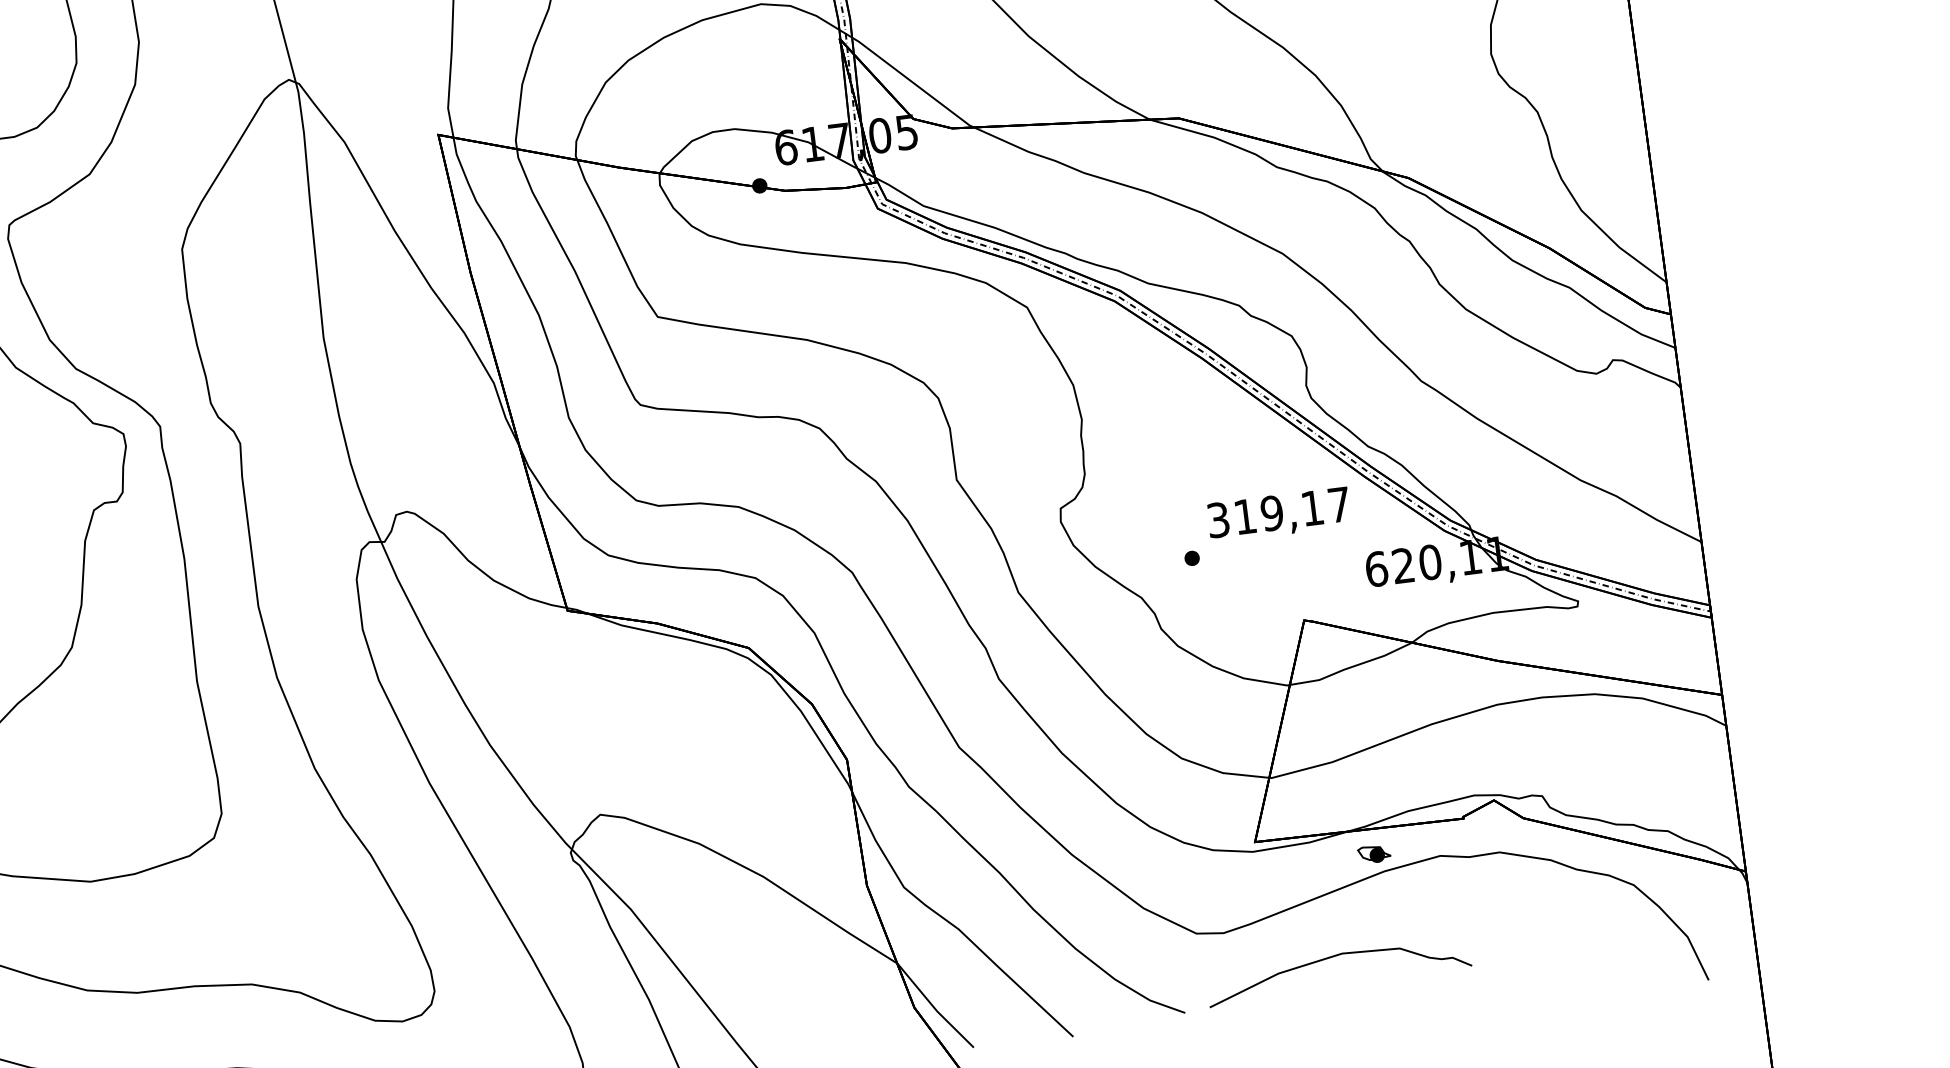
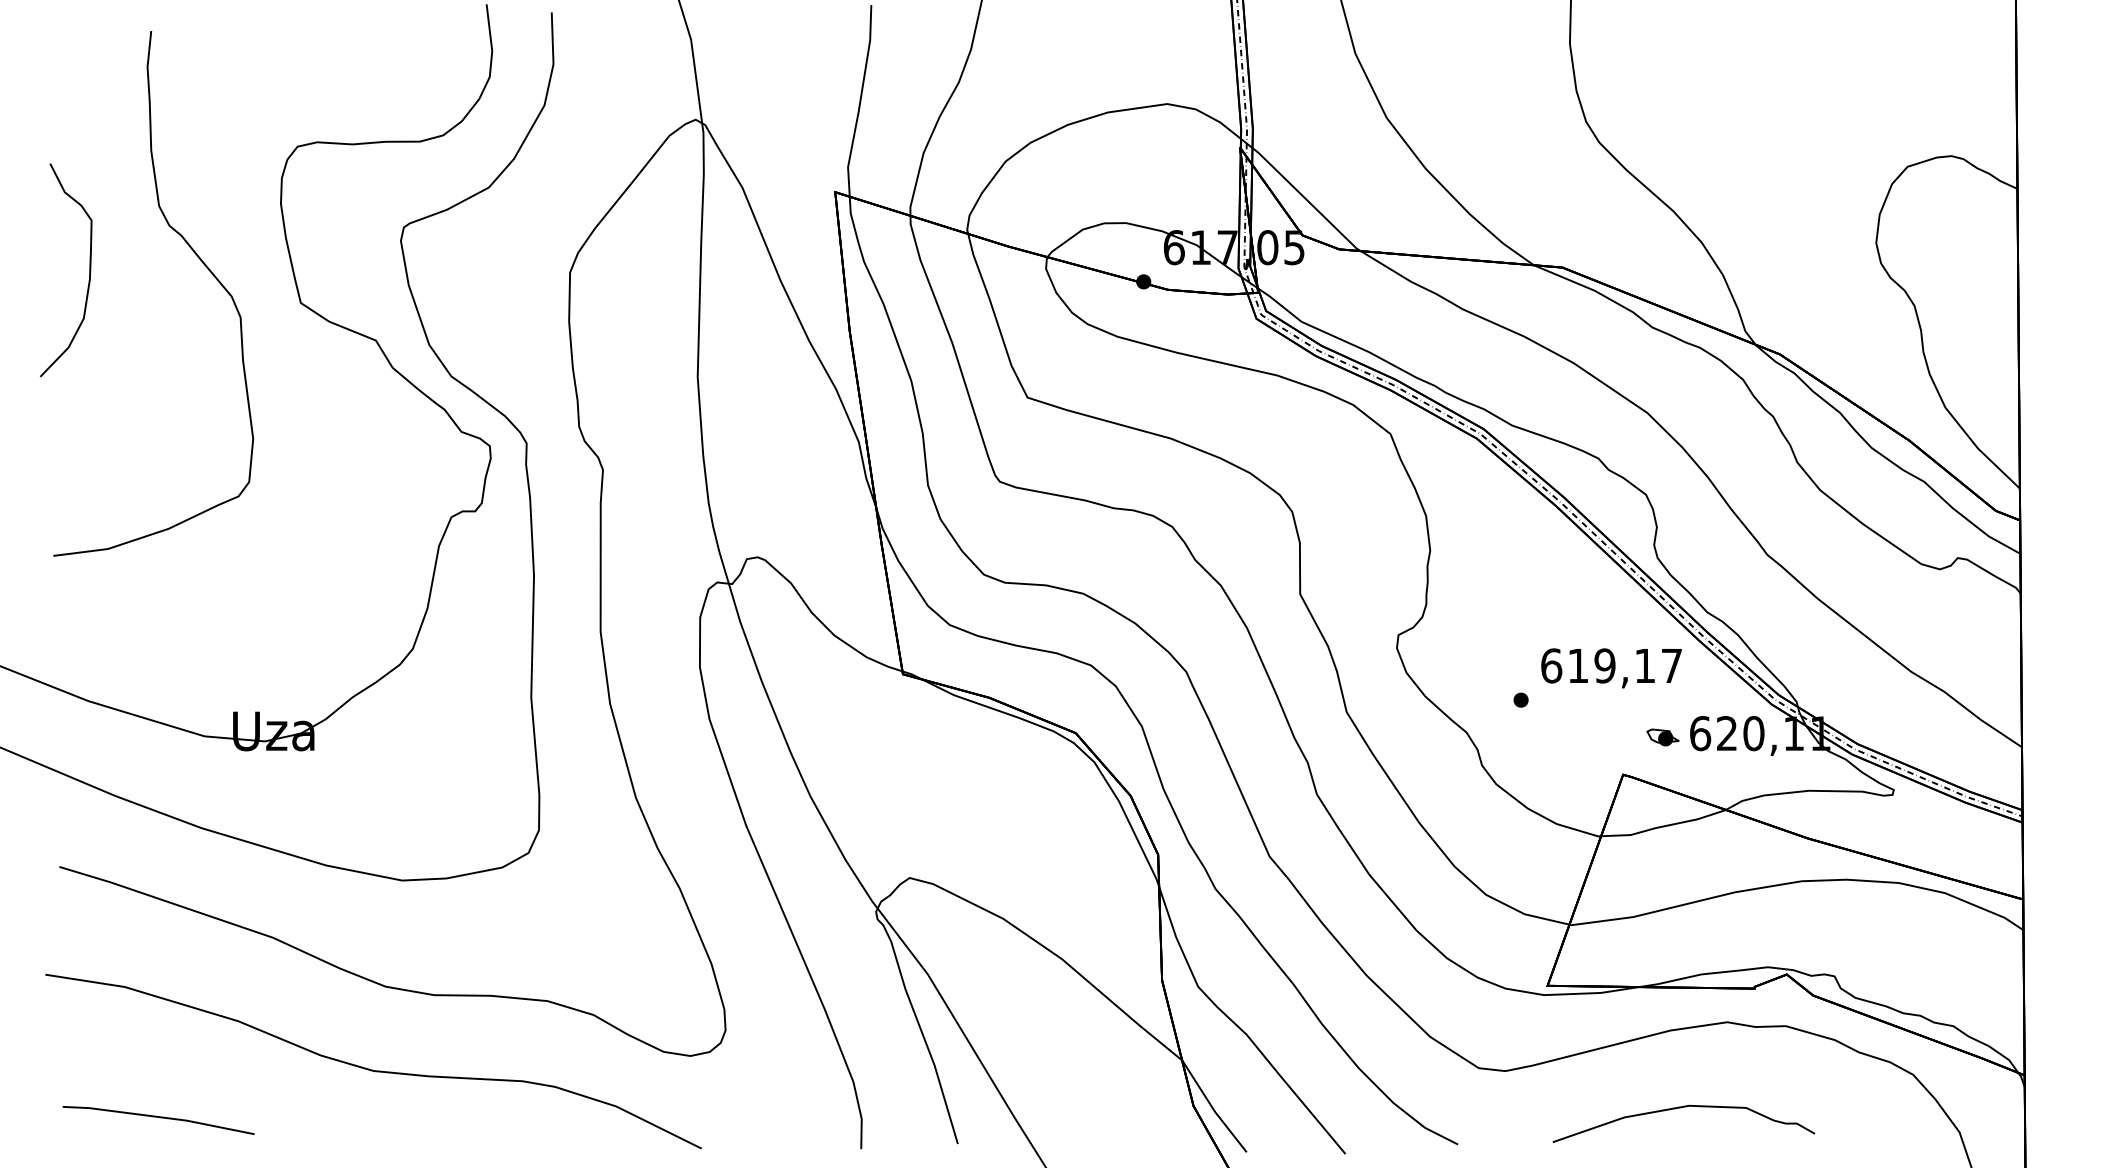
text: (1218, 519) -> (1551, 665), 319,17 -> 619,17
part: (1373, 854) -> (1662, 737), moved
curve: (1334, 957) -> (1681, 1108), moved

